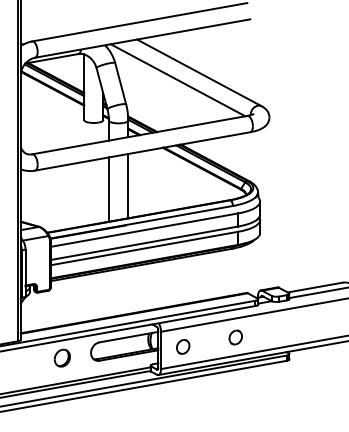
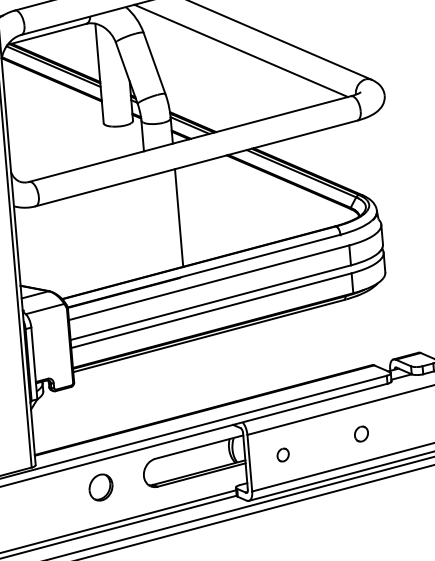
line: (108, 189) -> (149, 225), removed
part: (235, 337) -> (361, 434), size x0.7
part: (183, 346) -> (283, 454), size x0.6

